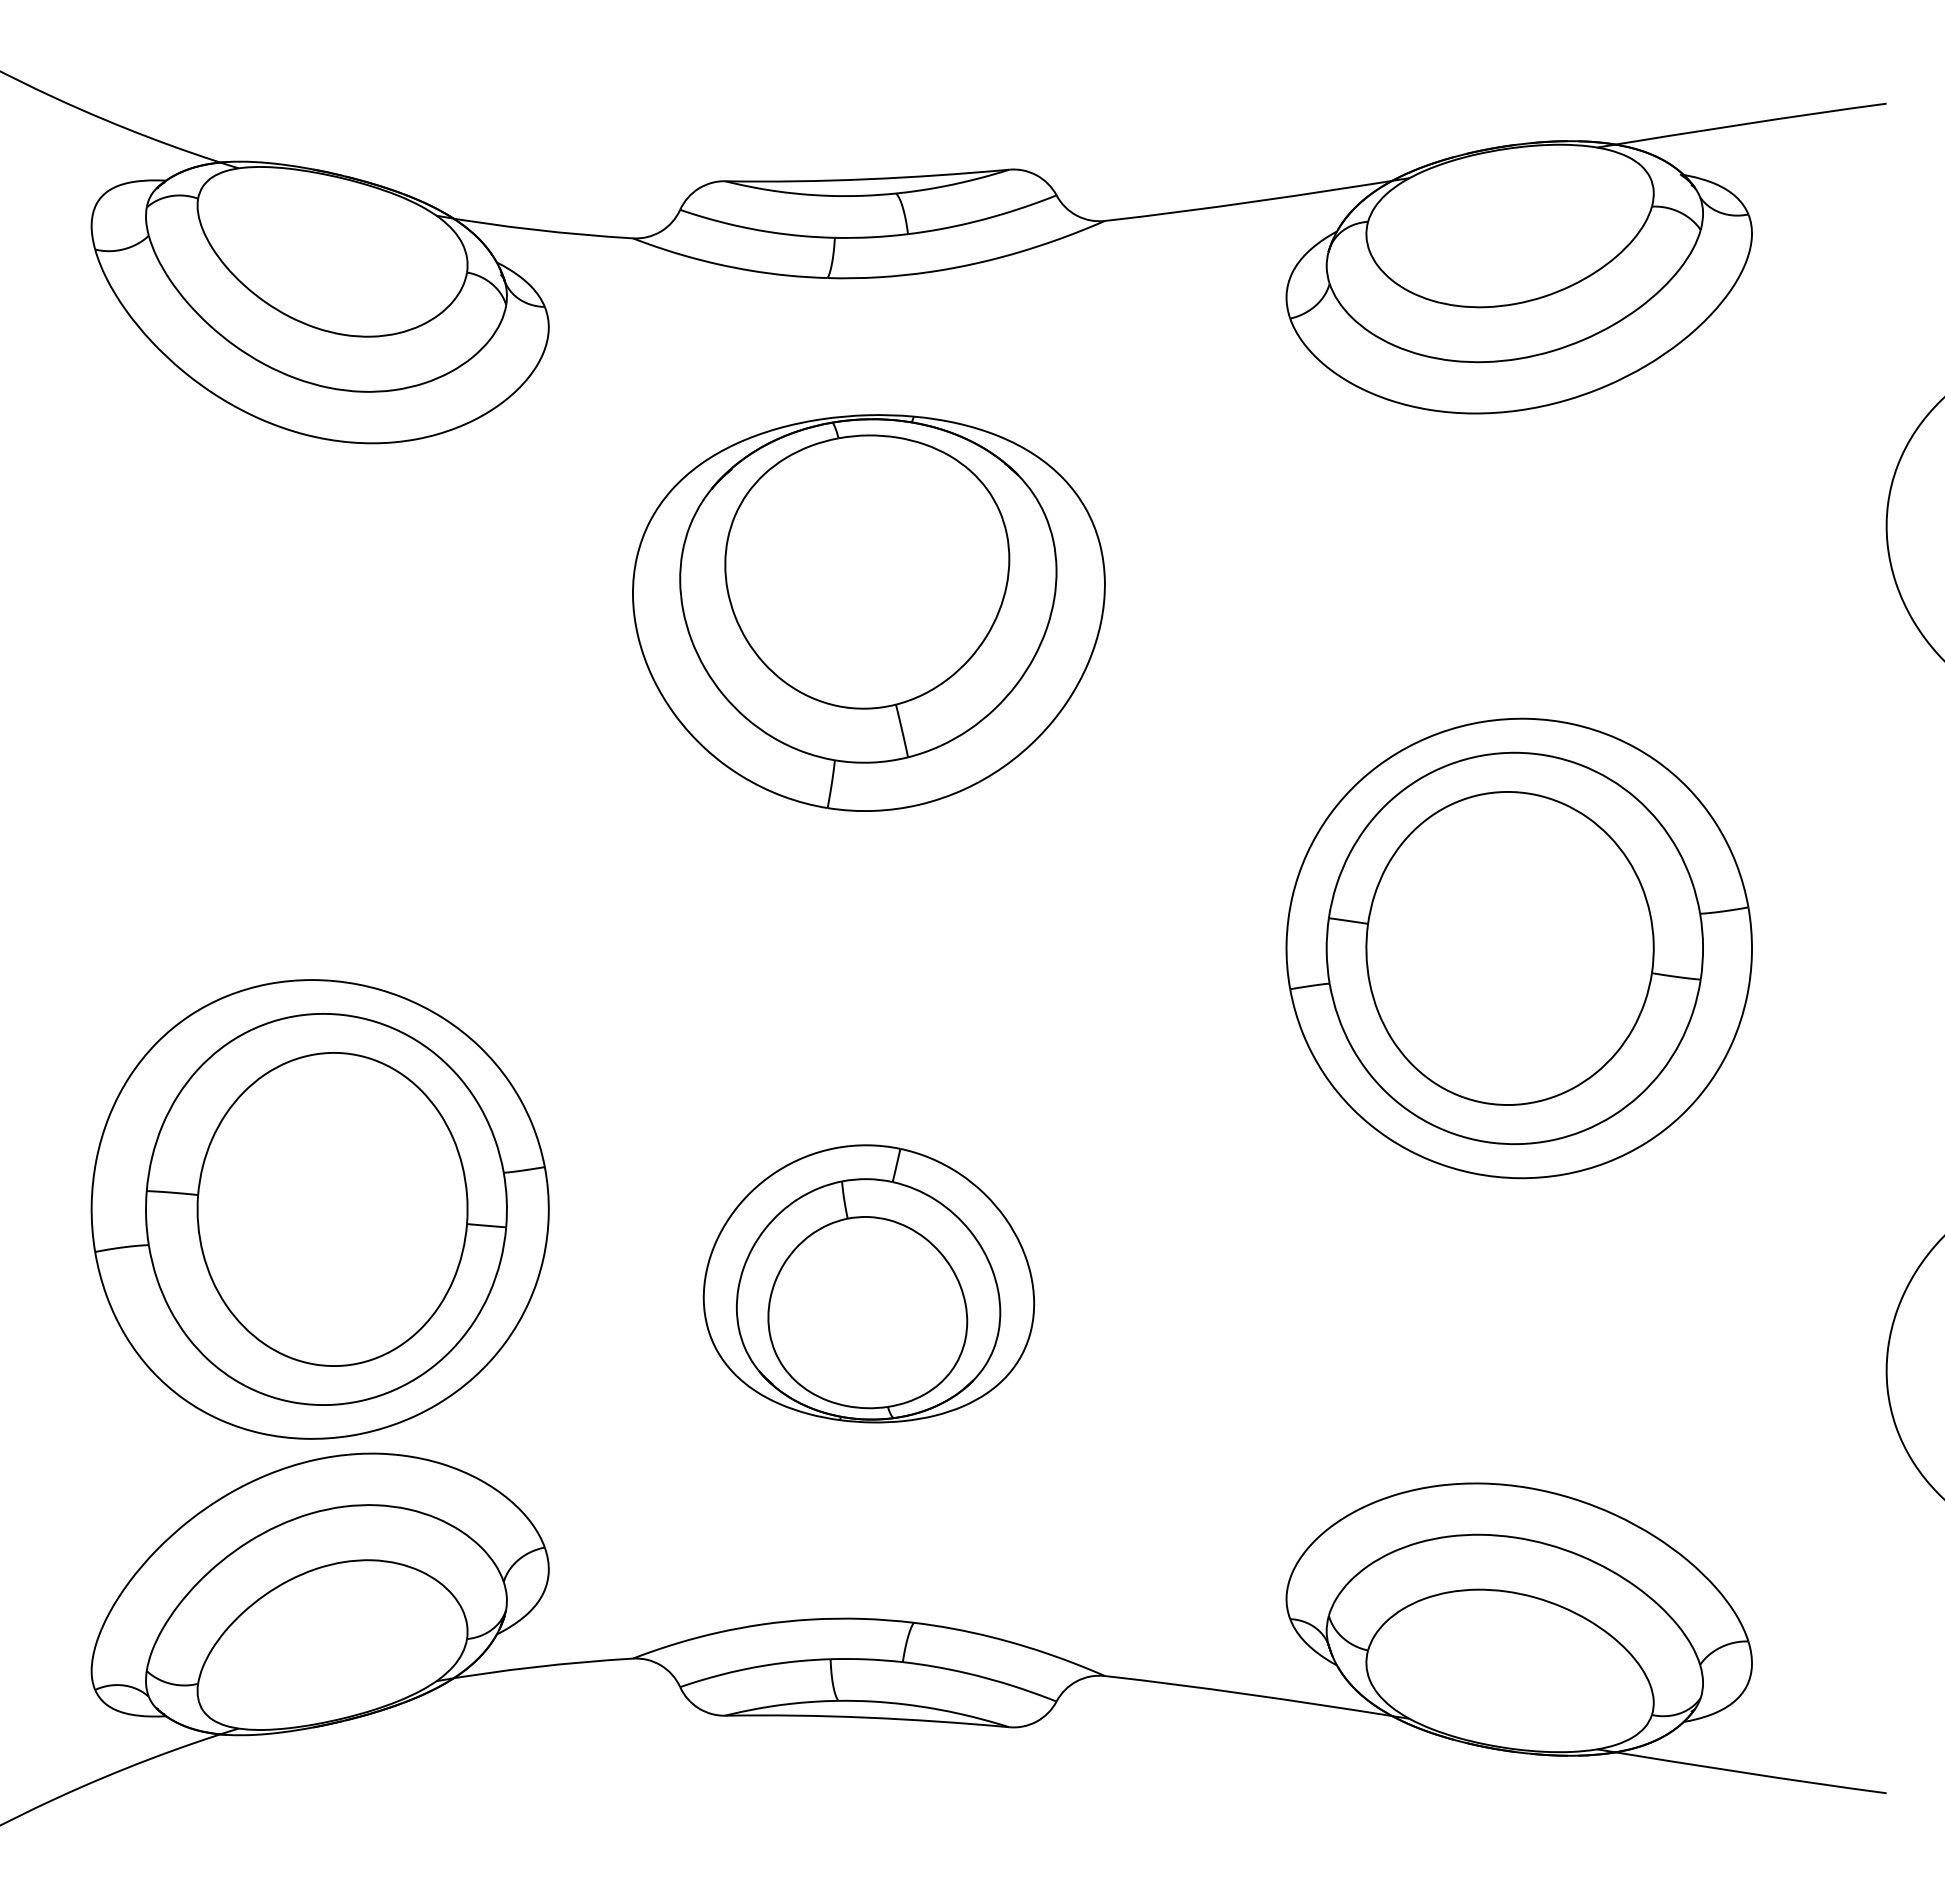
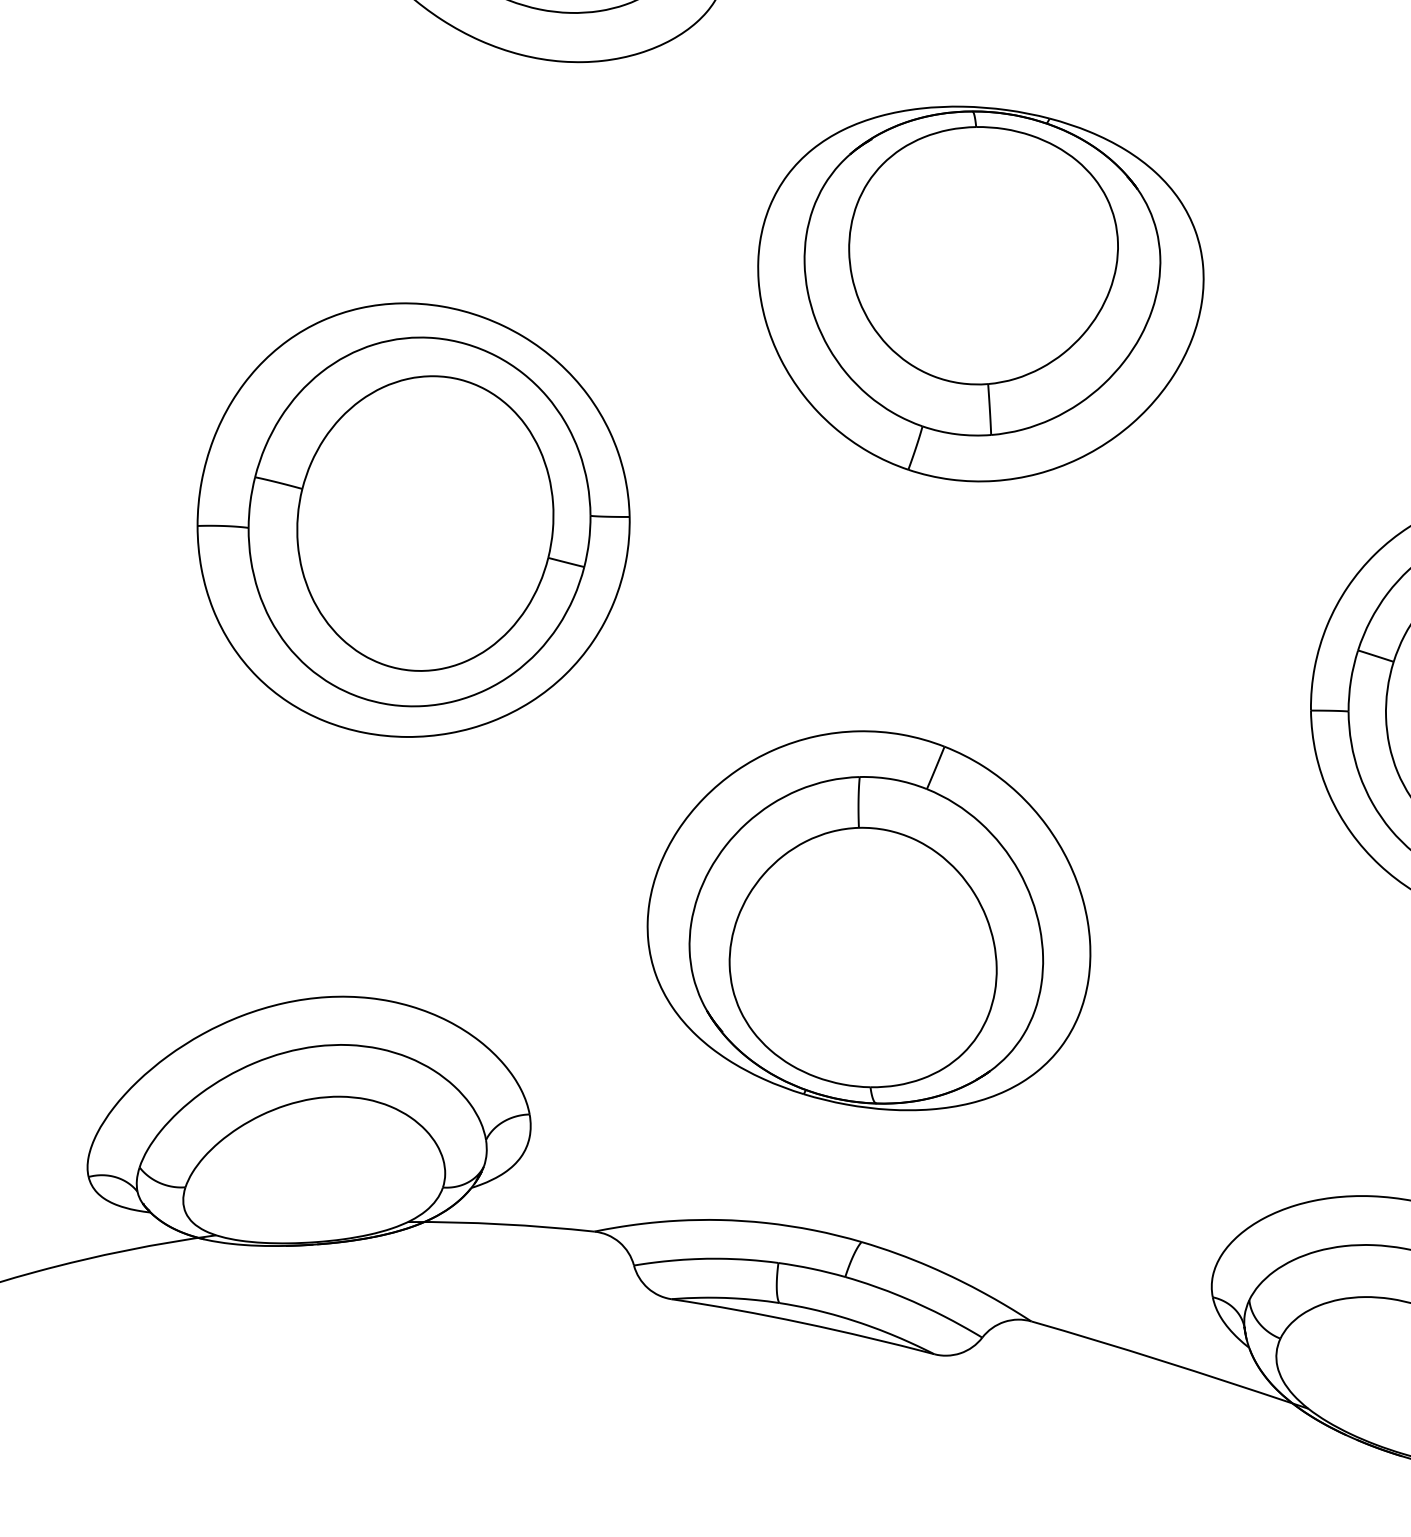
part: (319, 1209) -> (413, 521), moved
part: (868, 1283) -> (872, 918), size x1.43

